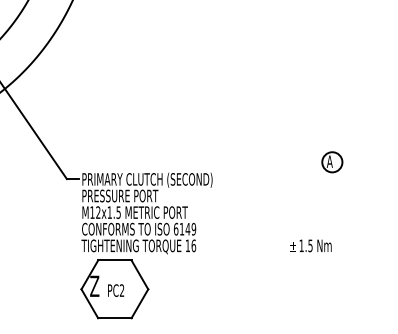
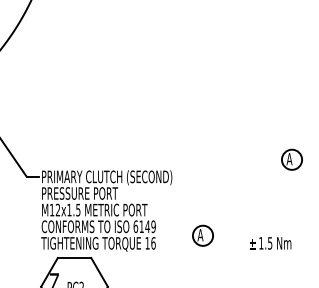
part: (243, 238) -> (203, 235), added

